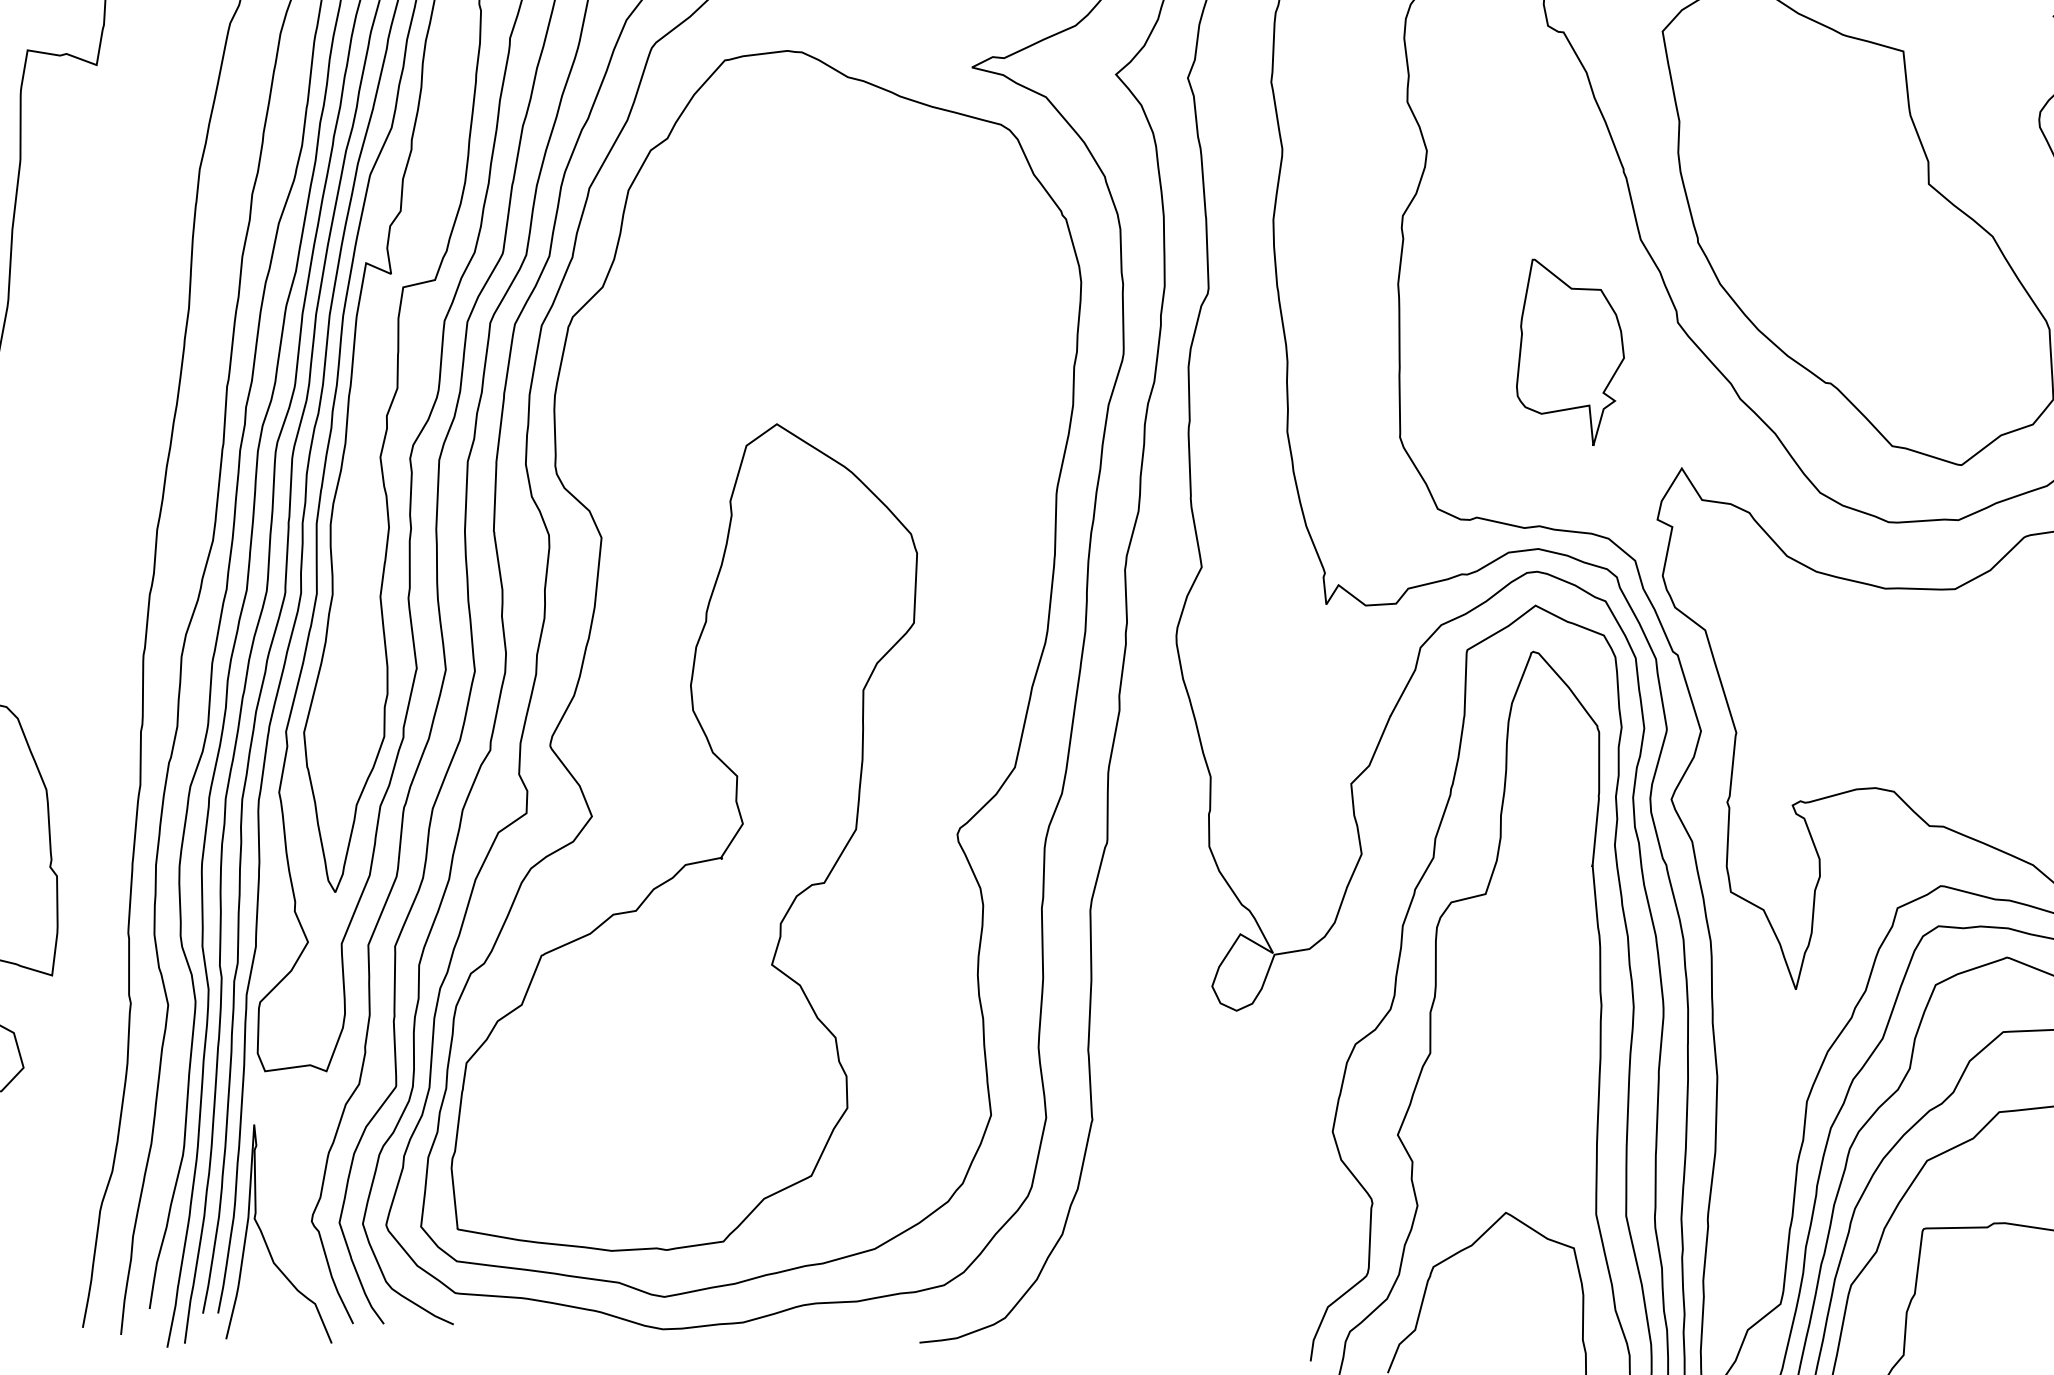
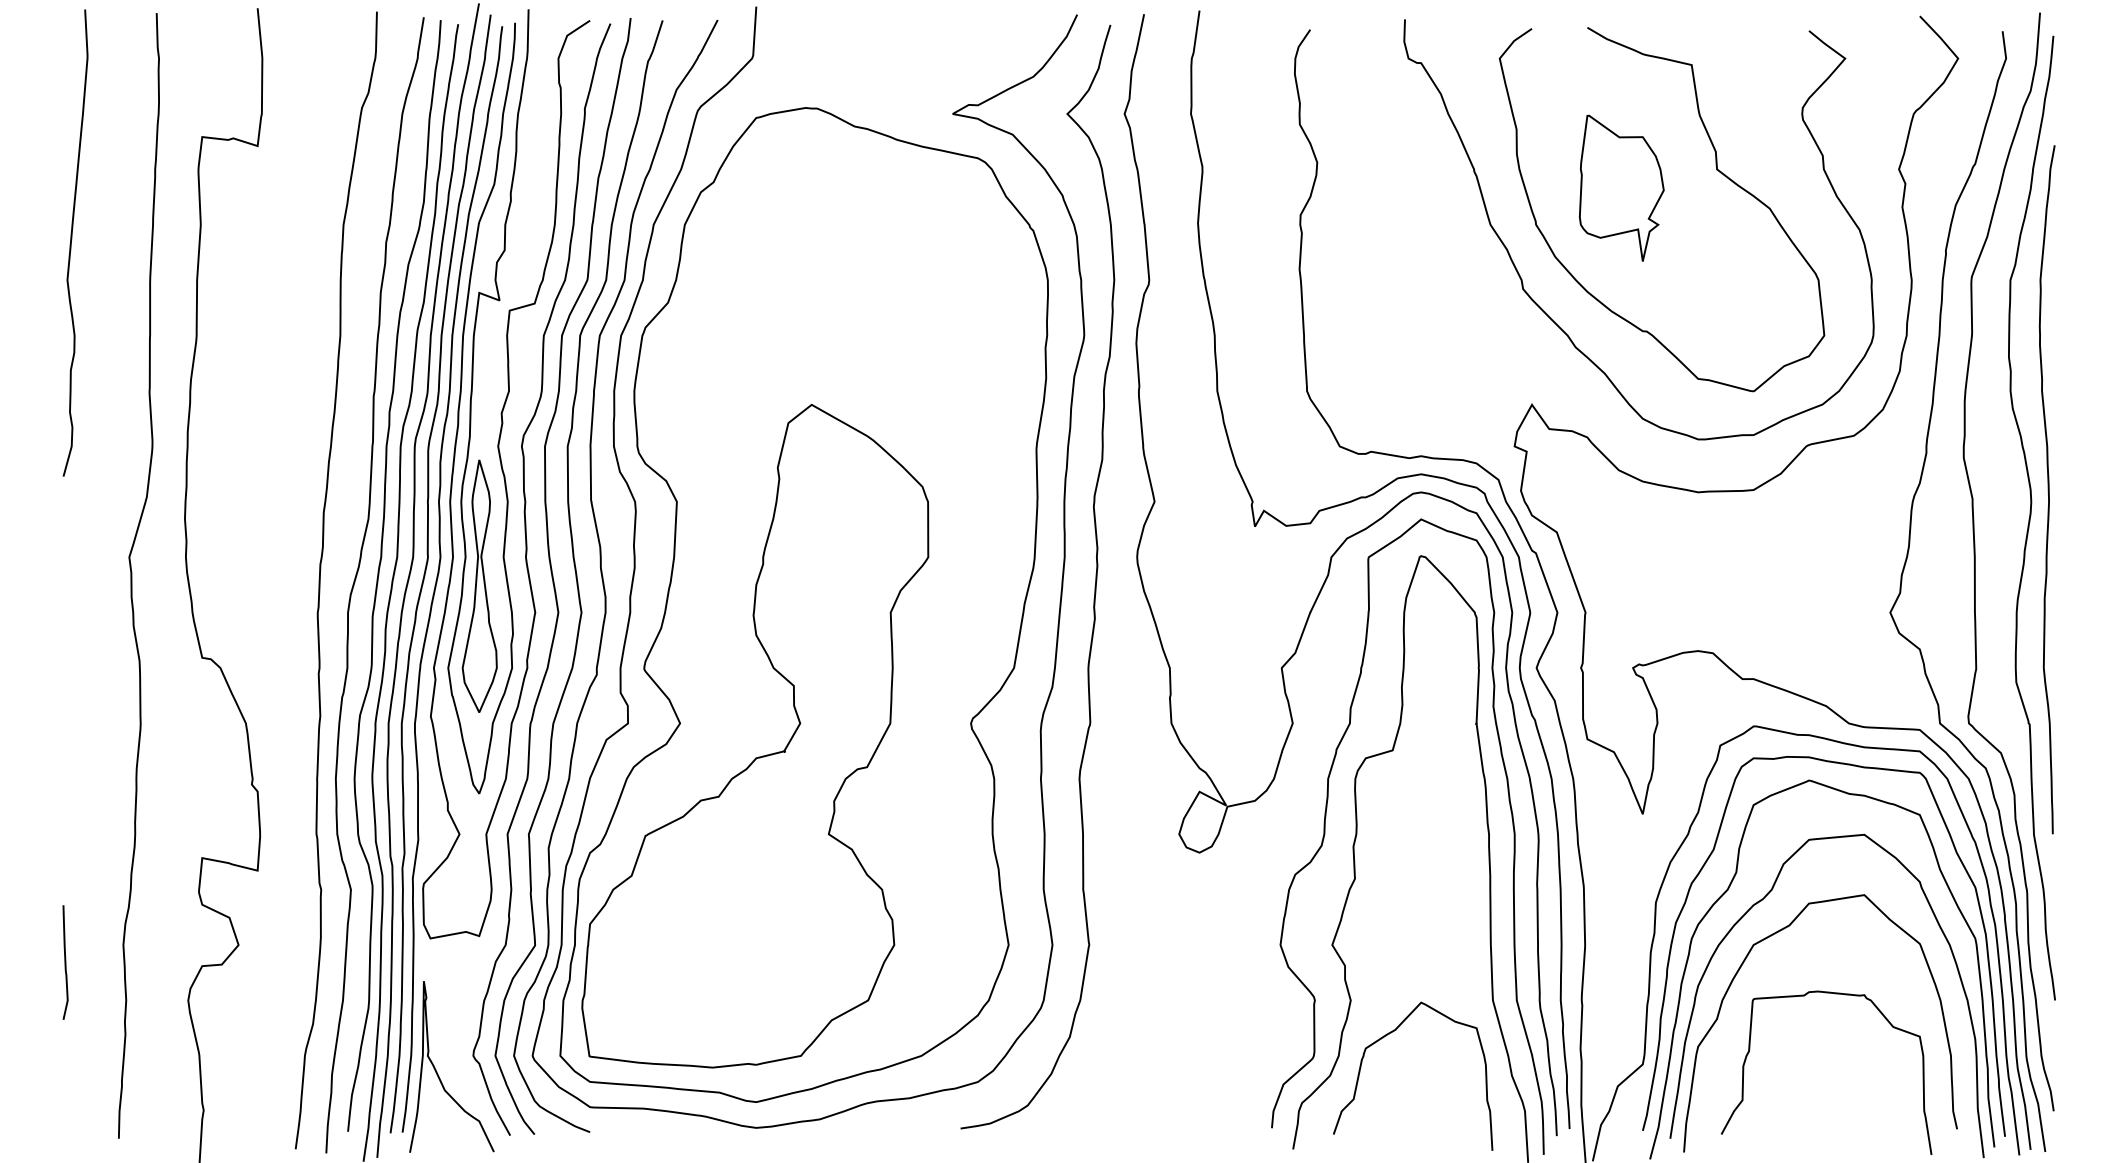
part: (1571, 351) -> (1621, 187), moved
part: (348, 630) -> (479, 585), added

